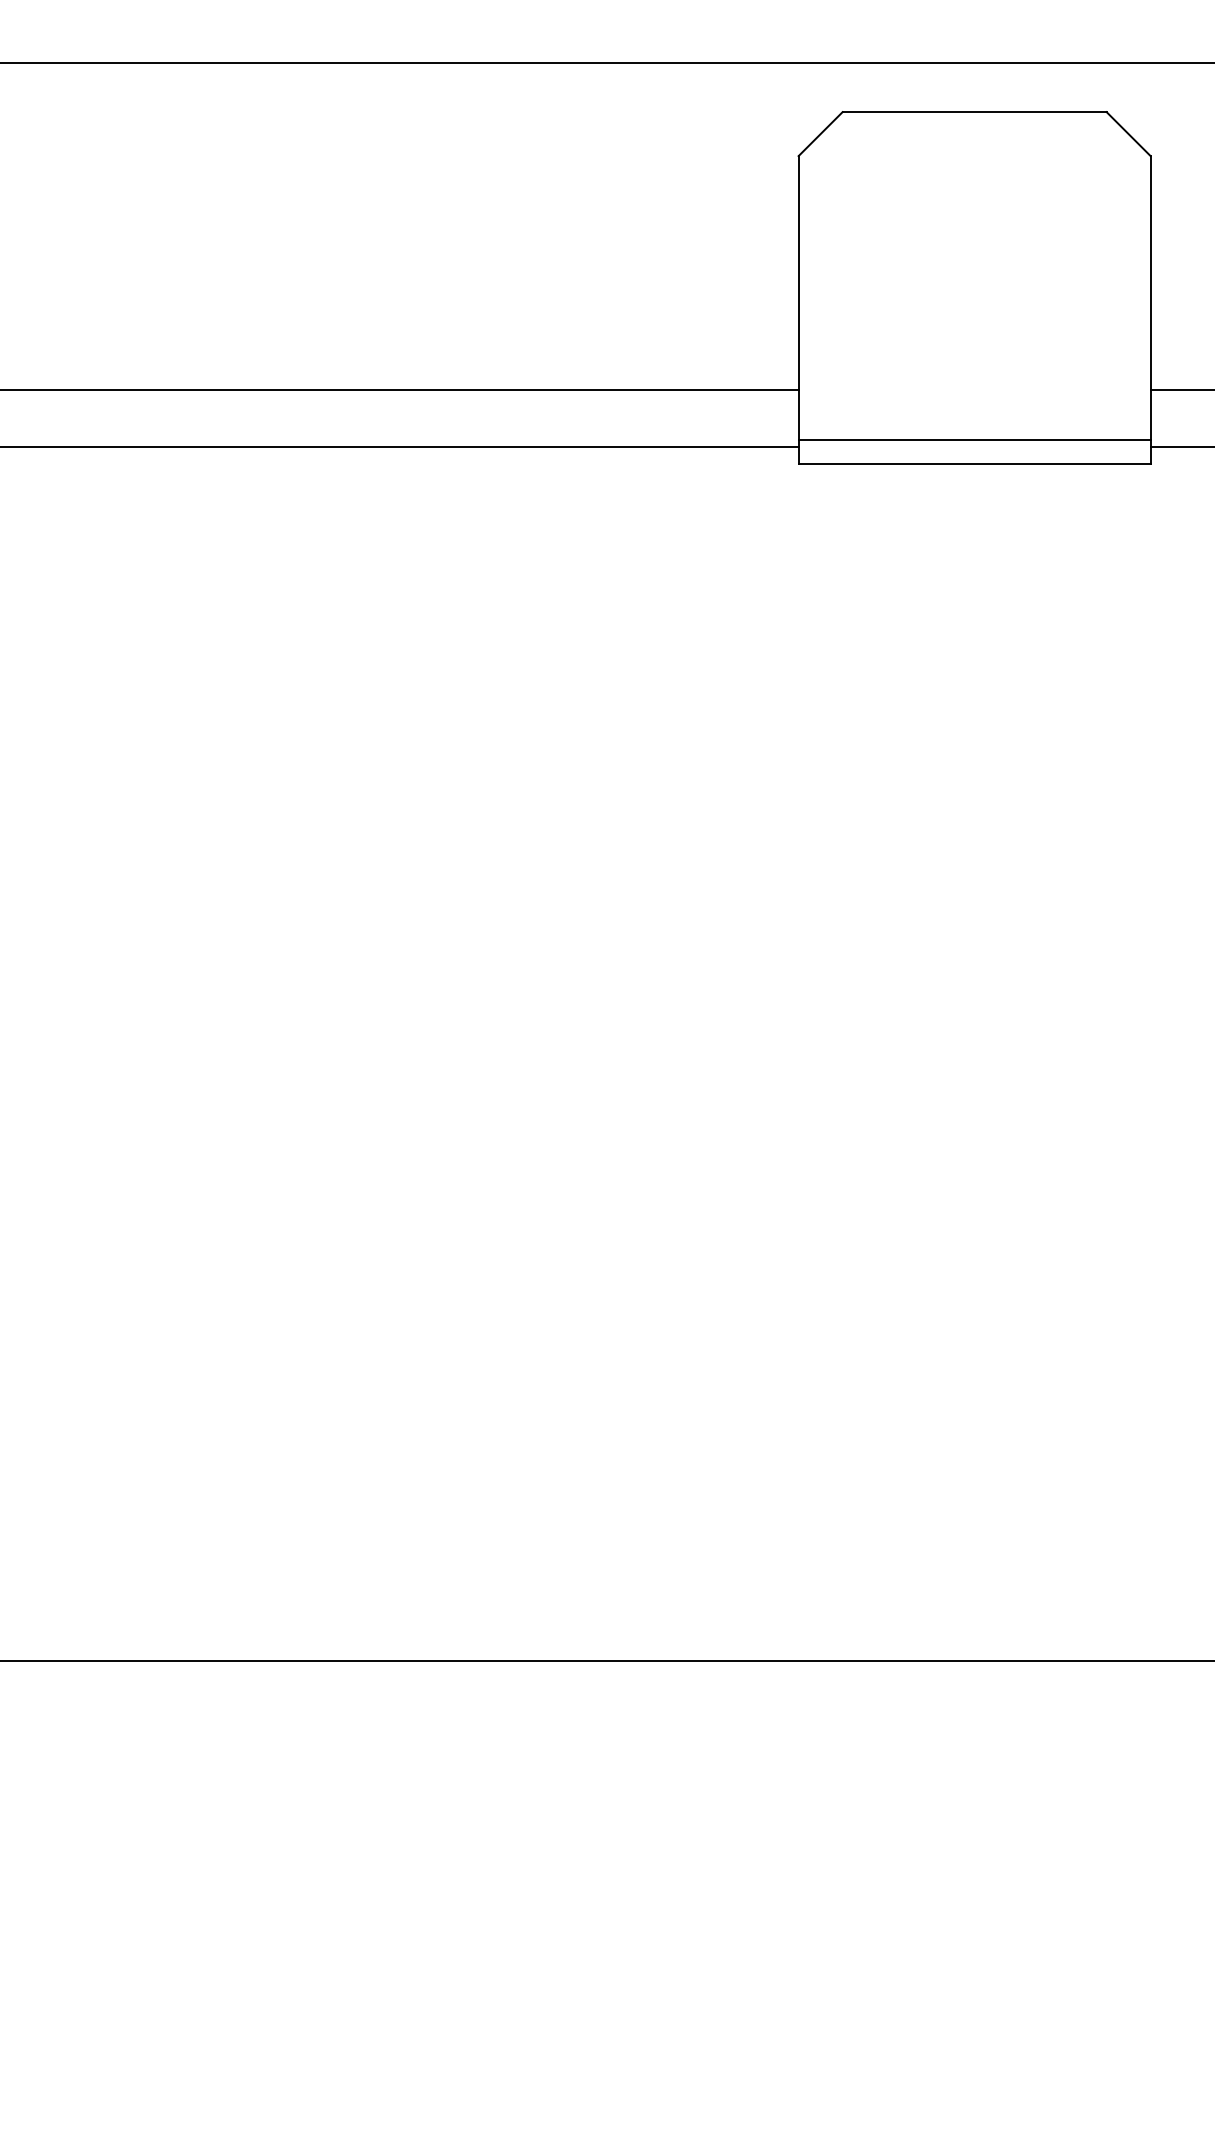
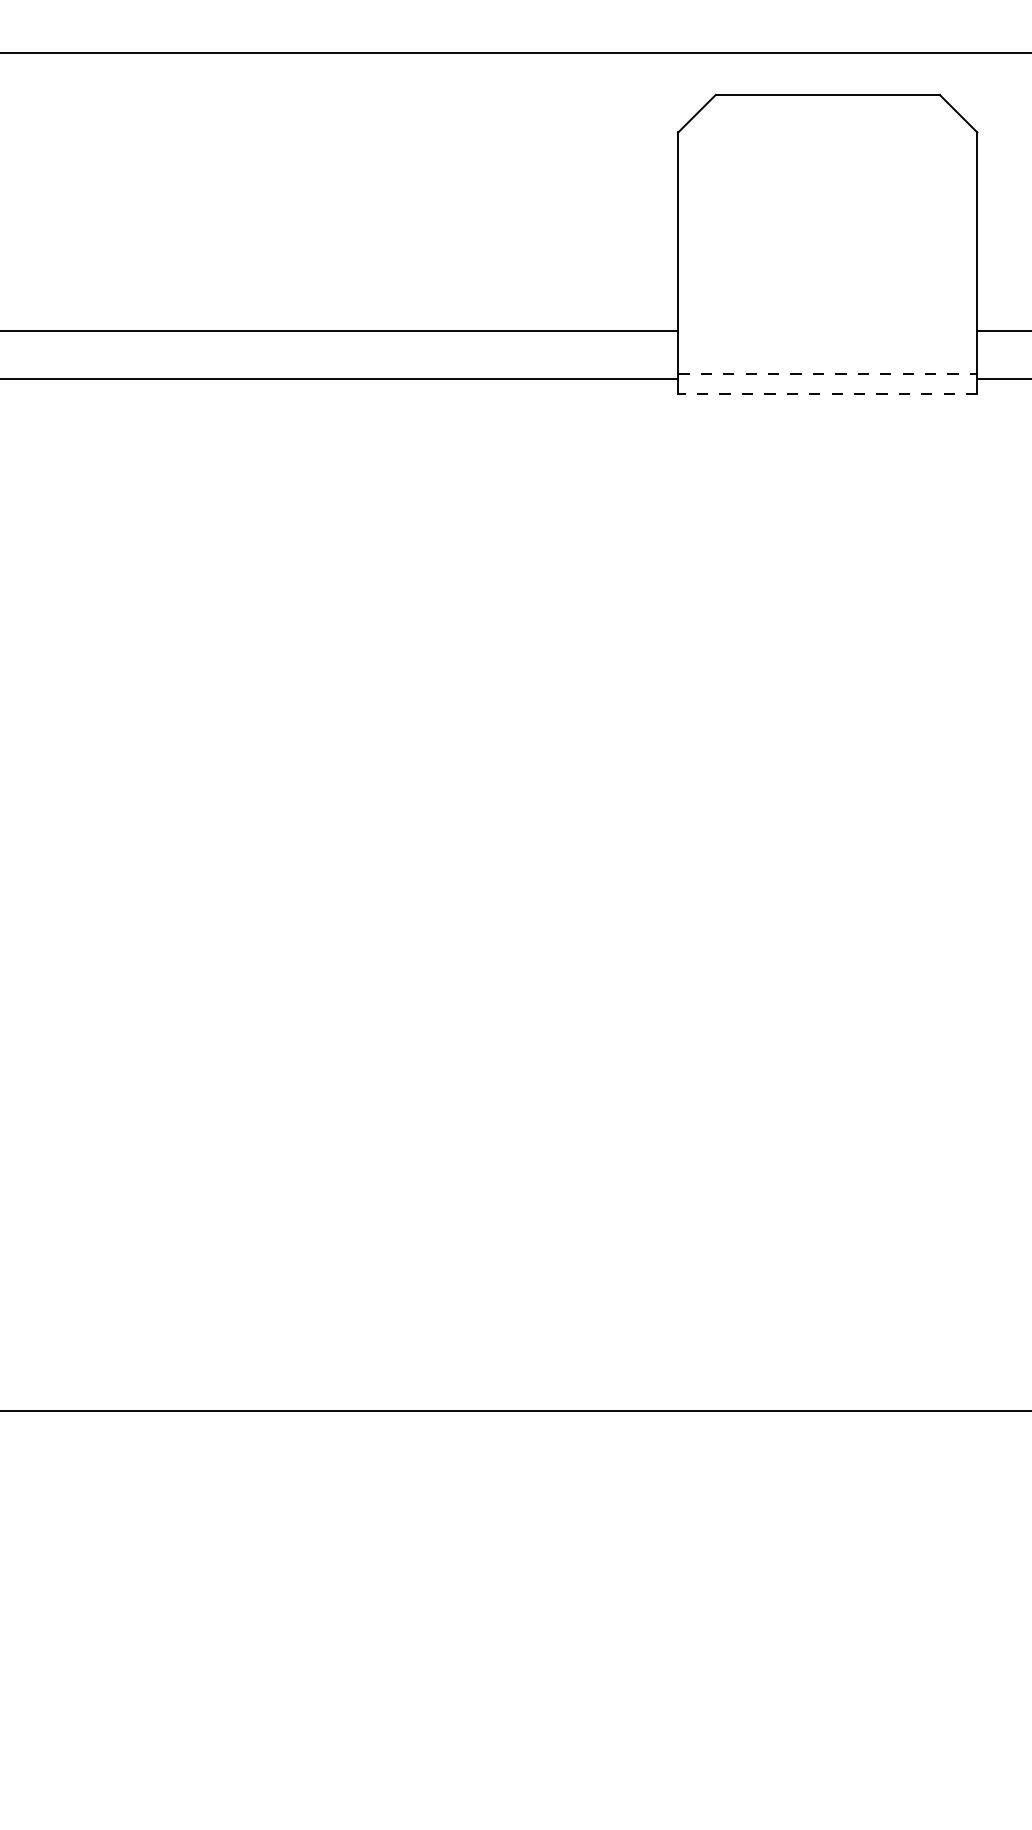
line: (975, 439) -> (828, 373), solid -> dashed
line: (974, 464) -> (827, 394), solid -> dashed

